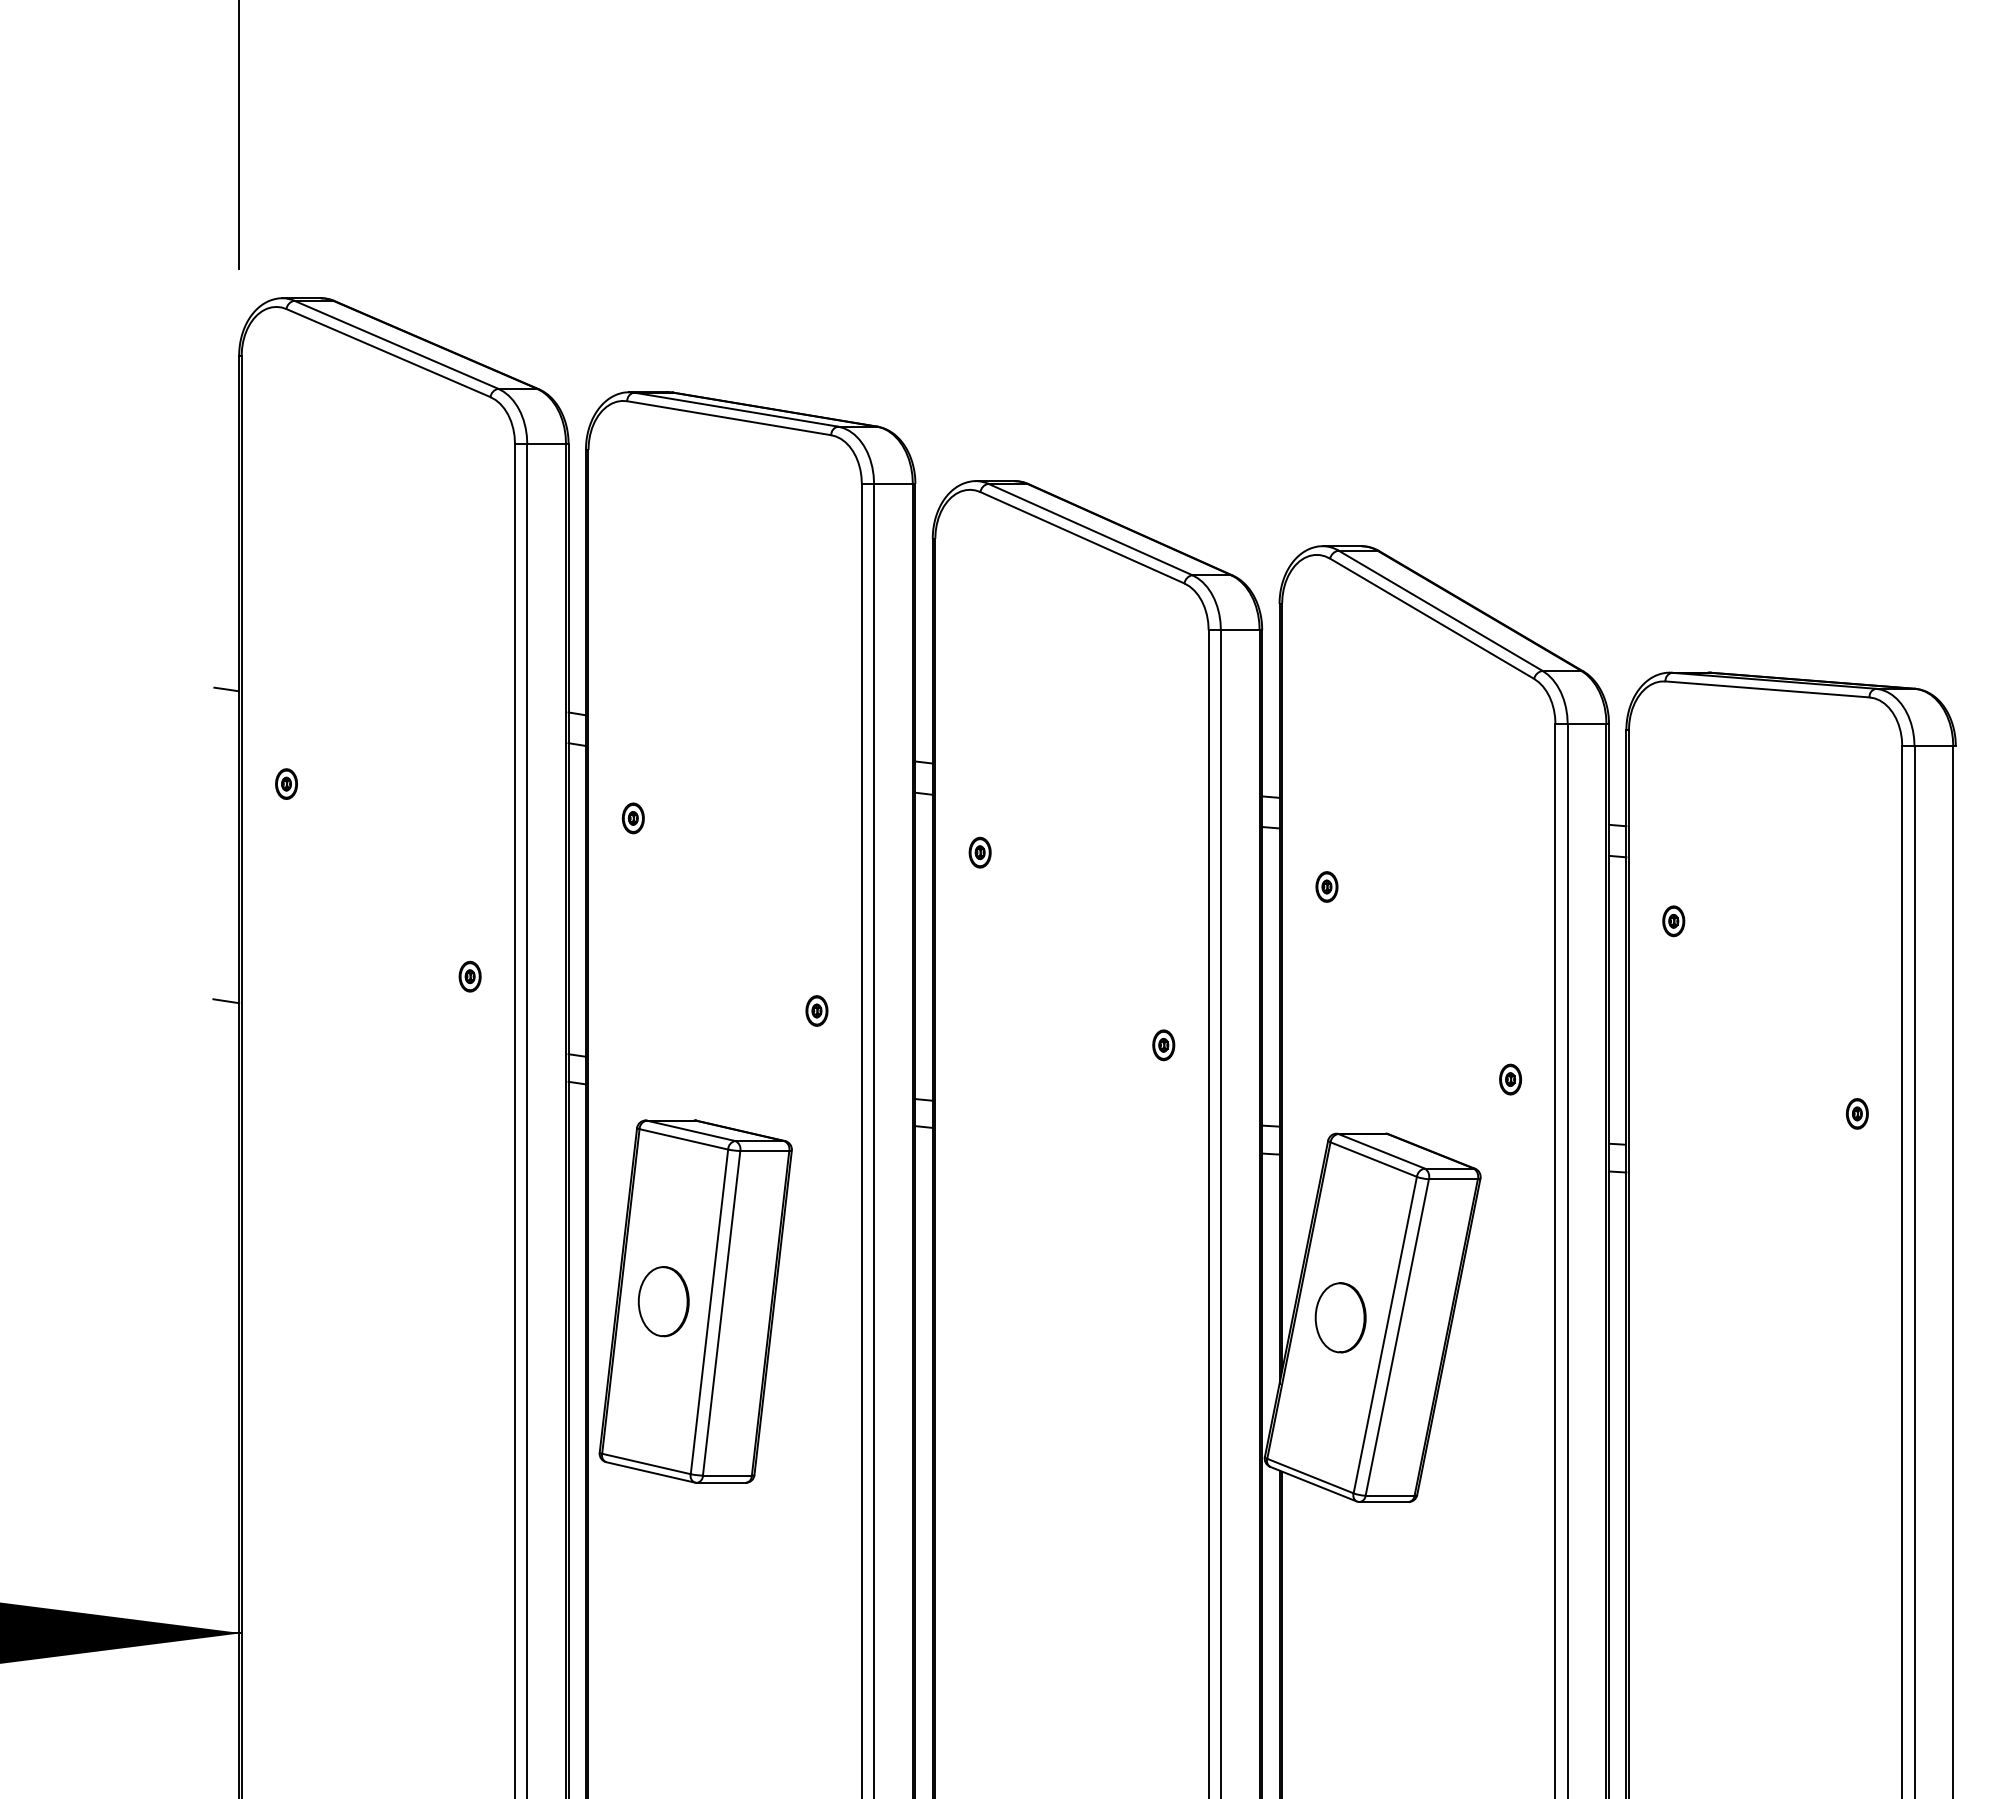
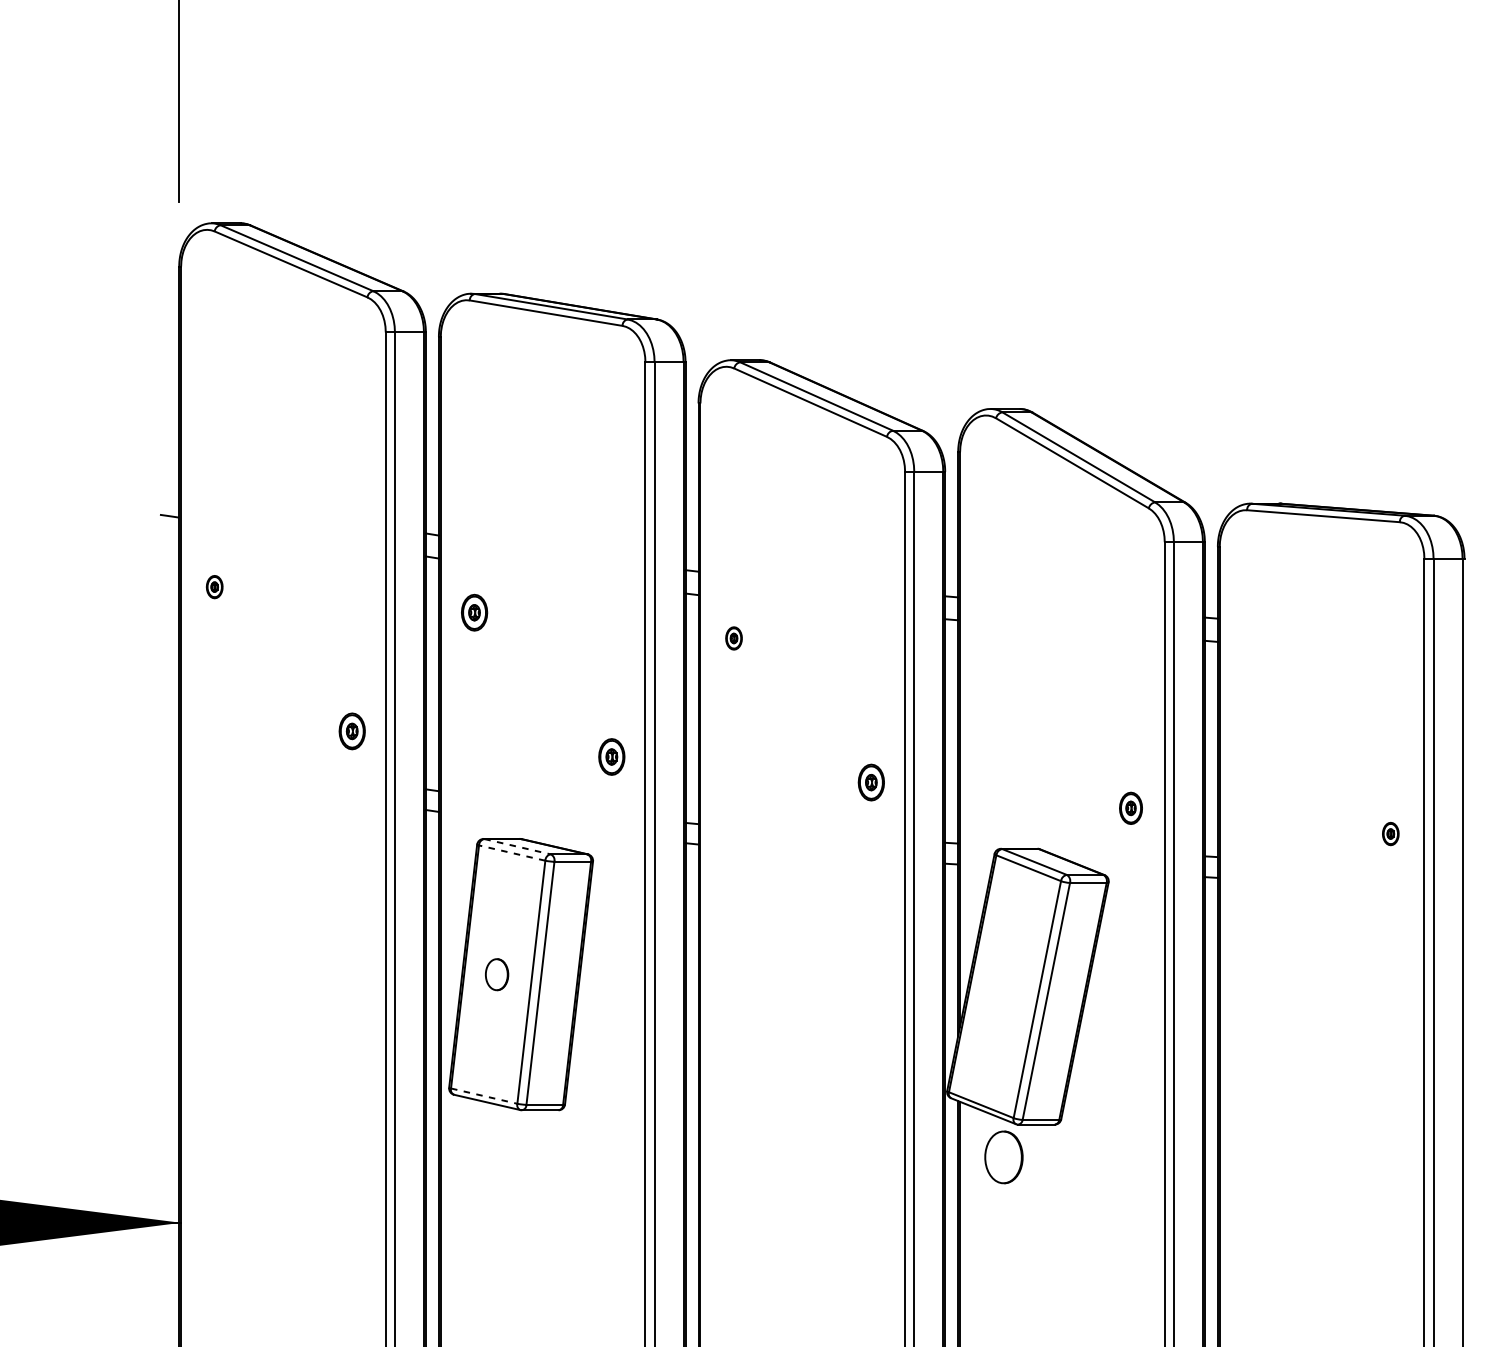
part: (632, 818) -> (473, 612), size x1.6
part: (1326, 886) -> (993, 663), removed
part: (1673, 921) -> (1253, 689), removed
part: (469, 976) -> (351, 731), size x1.6
line: (226, 1001) -> (169, 749), removed
part: (816, 1010) -> (611, 756), size x1.6
part: (1163, 1045) -> (871, 782), size x1.6
part: (1510, 1079) -> (1131, 808), size x1.4
line: (691, 1130) -> (517, 846), solid -> dashed
line: (683, 1139) -> (511, 853), solid -> dashed
part: (663, 1301) -> (496, 974), size x0.6
part: (1340, 1317) -> (1003, 1157), moved
line: (646, 1464) -> (484, 1096), solid -> dashed

